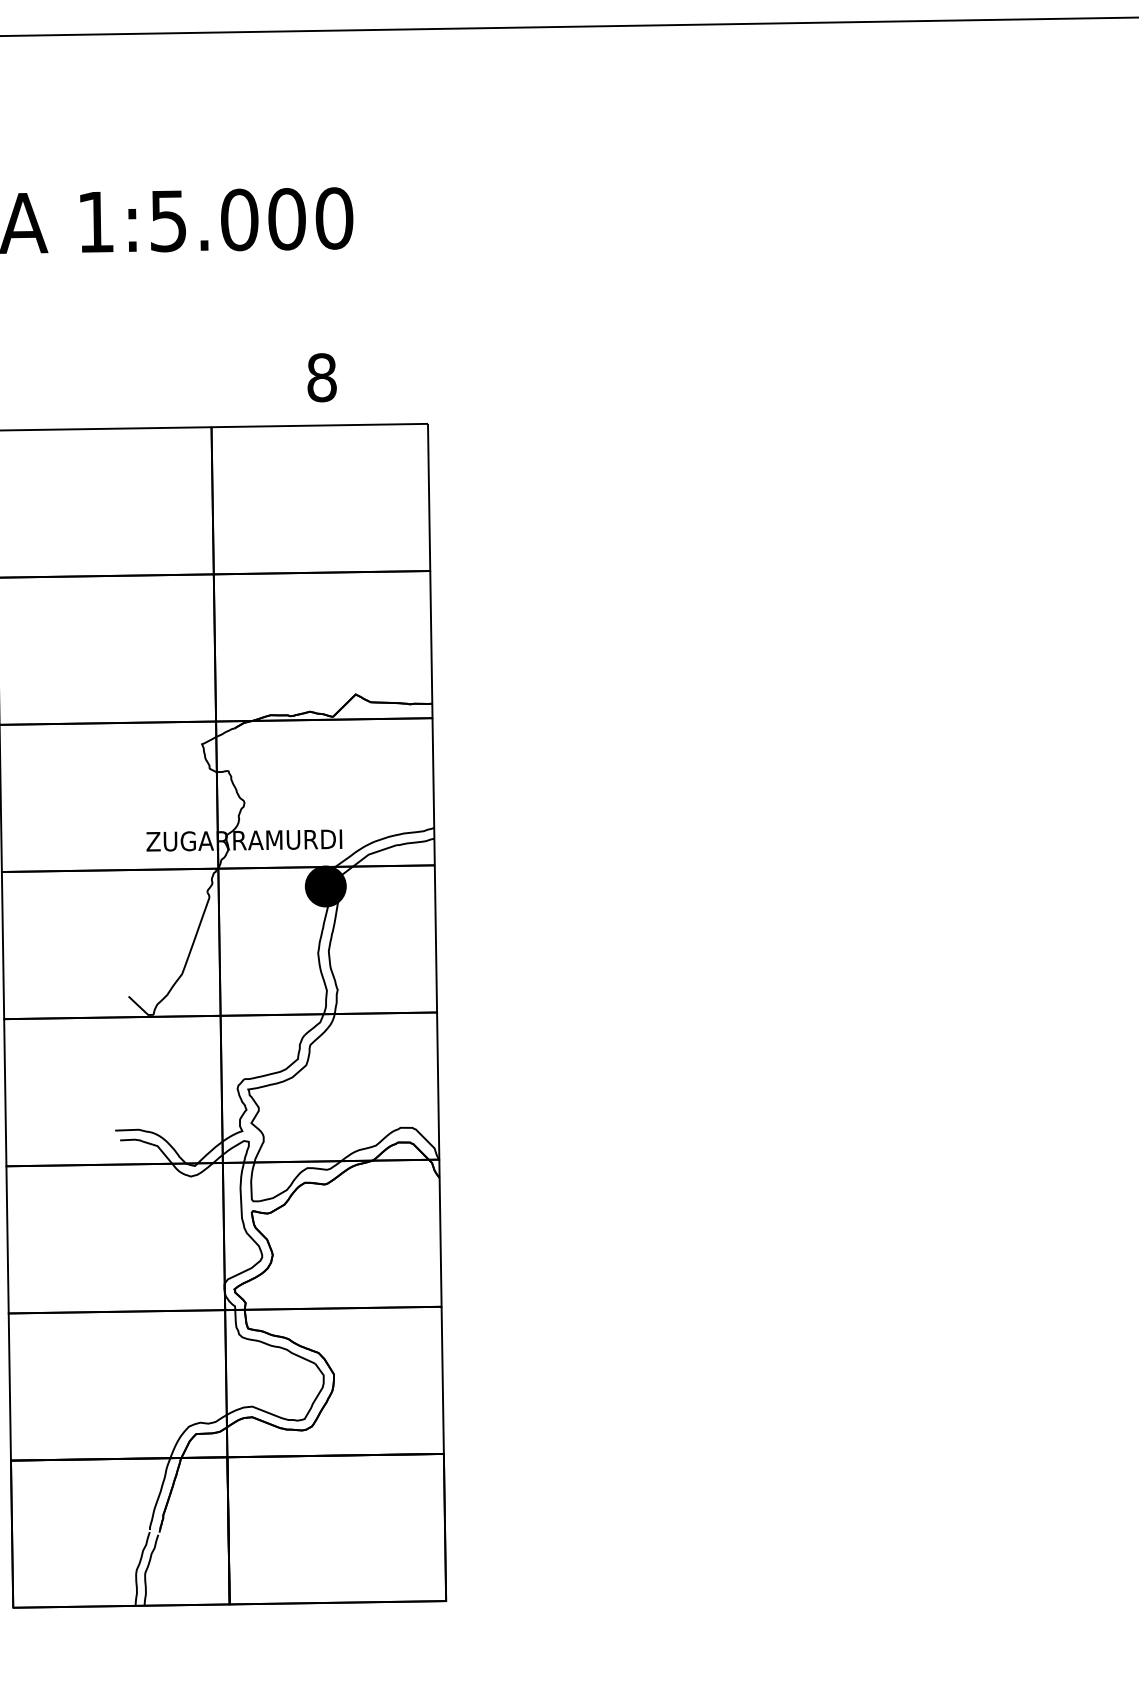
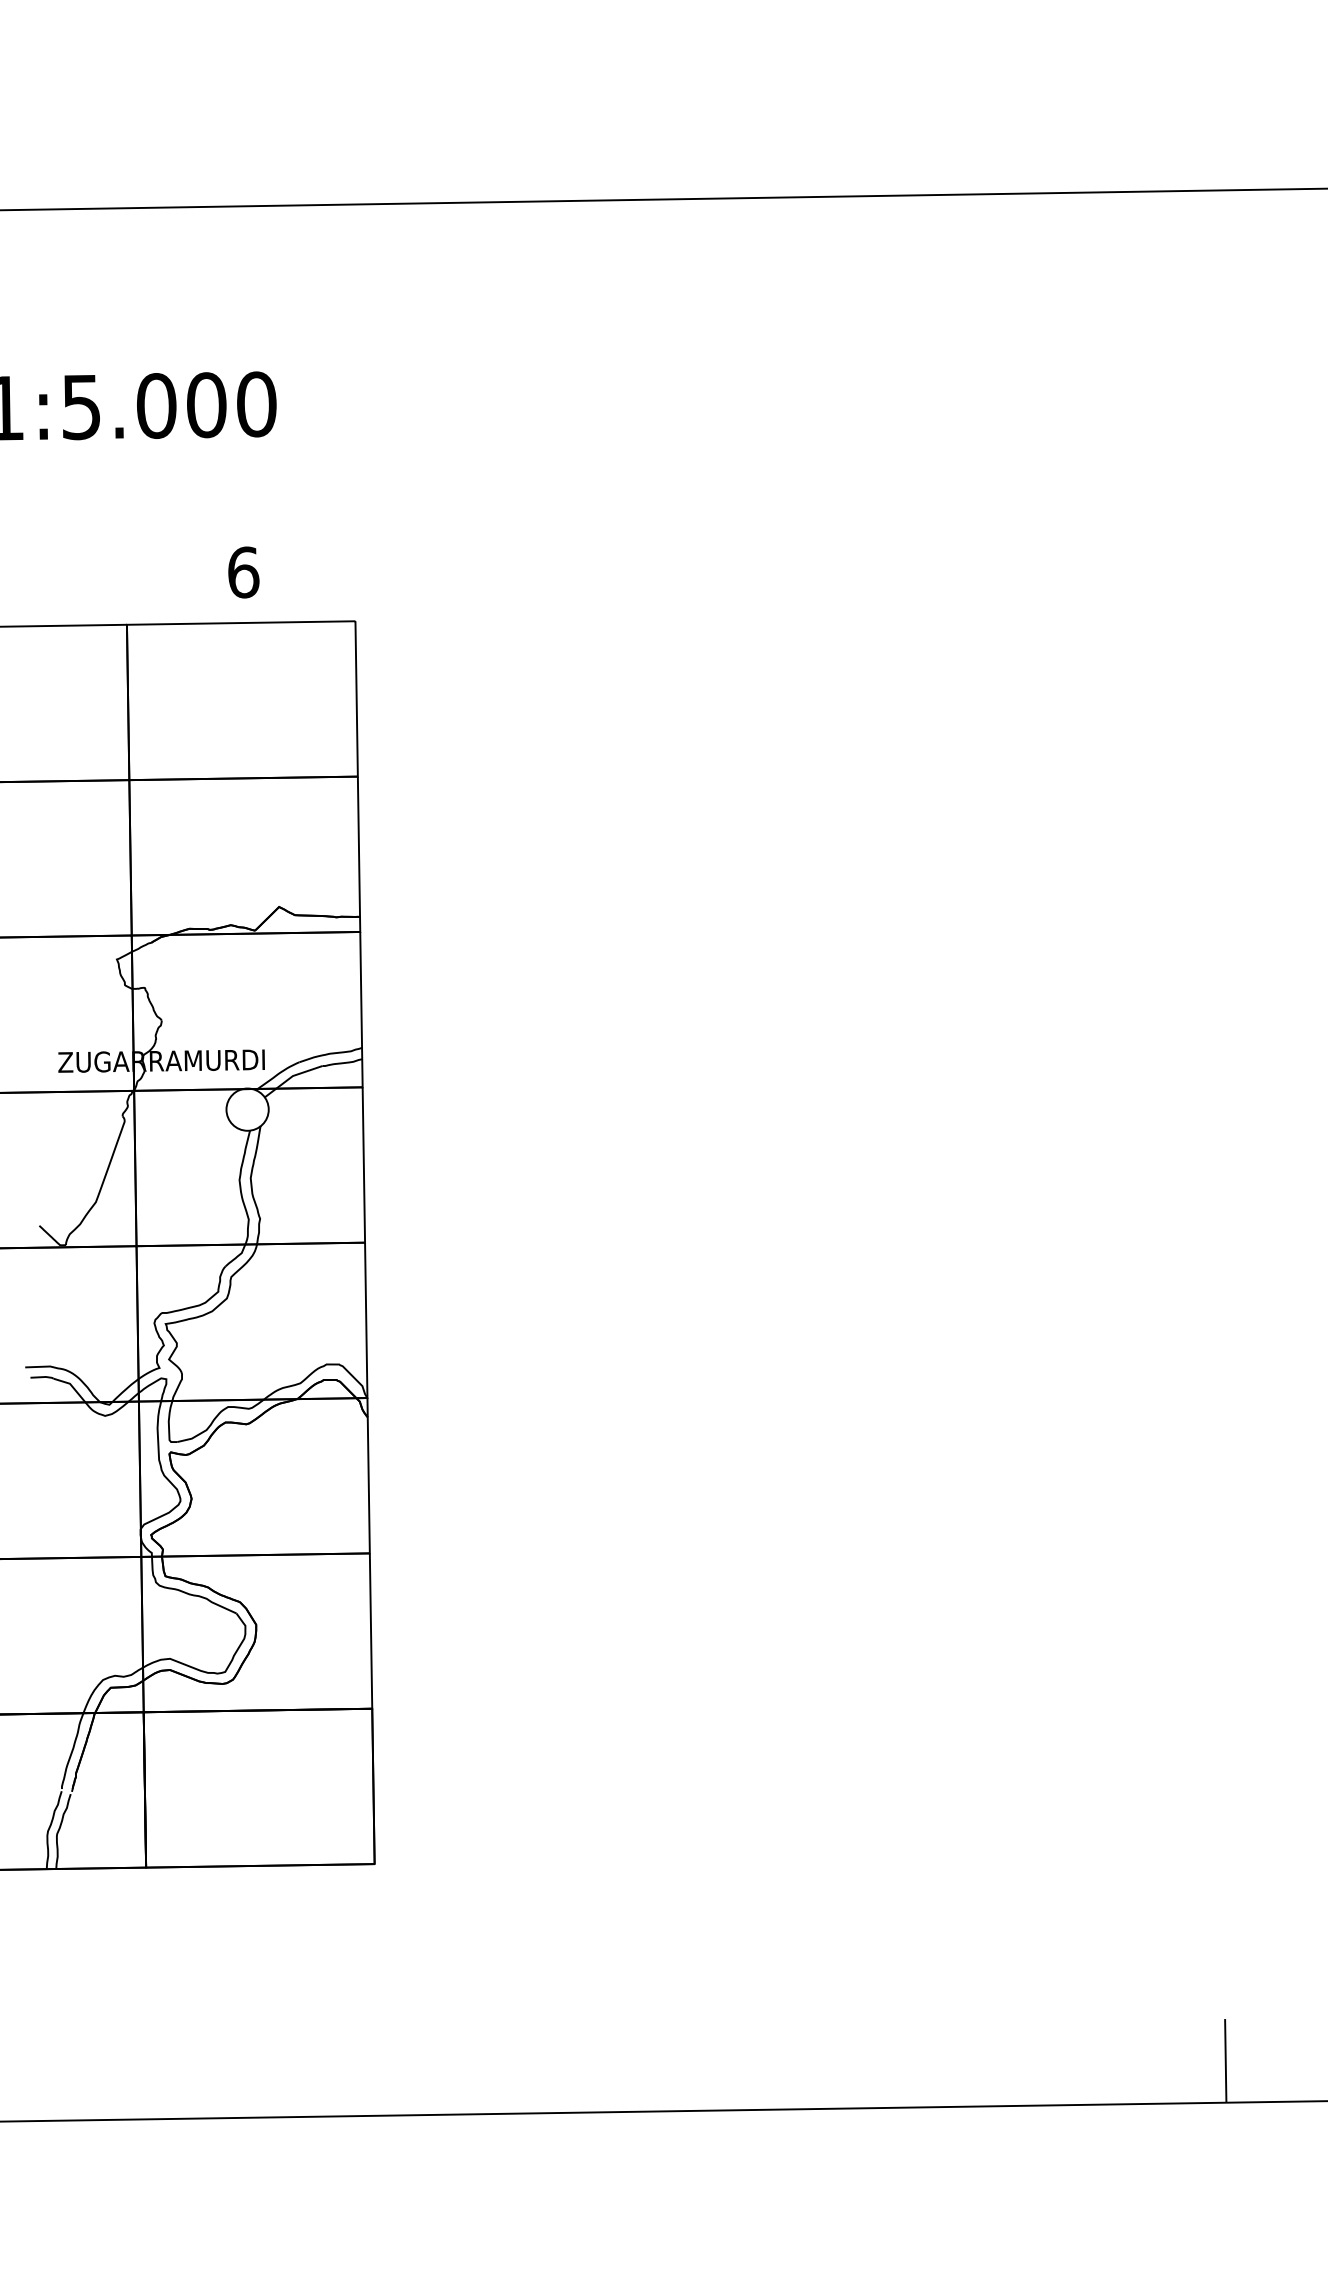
text: (321, 377) -> (243, 572), 8 -> 6
fill: (325, 886) -> (247, 1109), removed
fill: (325, 886) -> (247, 1109), removed

